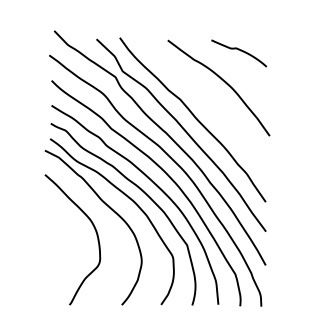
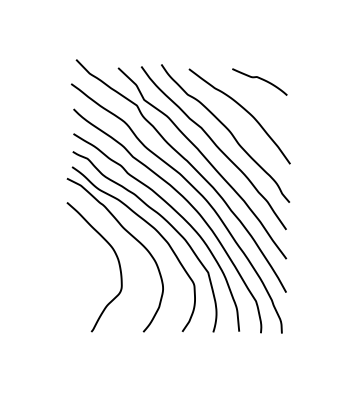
curve: (206, 102) -> (227, 130), added

